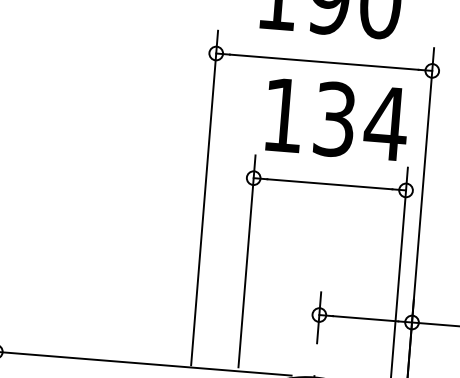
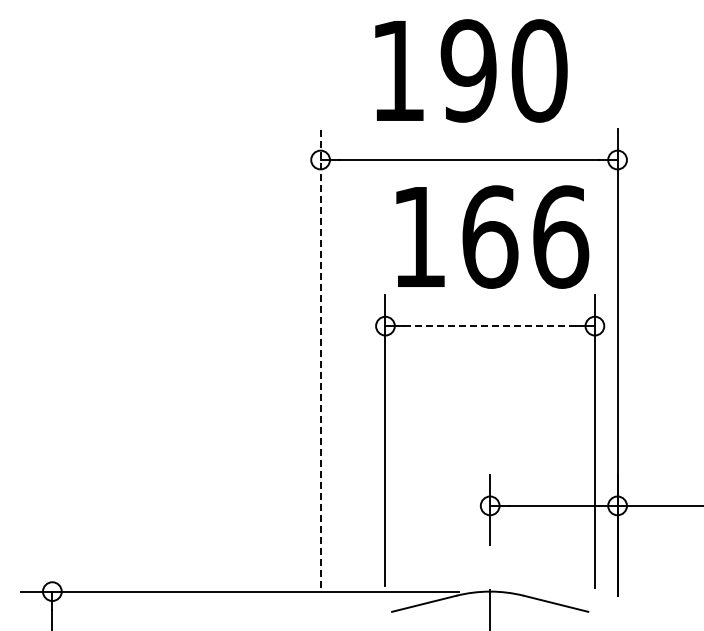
text: (360, 121) -> (525, 236), 134 -> 166
line: (330, 184) -> (490, 326), solid -> dashed
line: (204, 197) -> (320, 358), solid -> dashed

